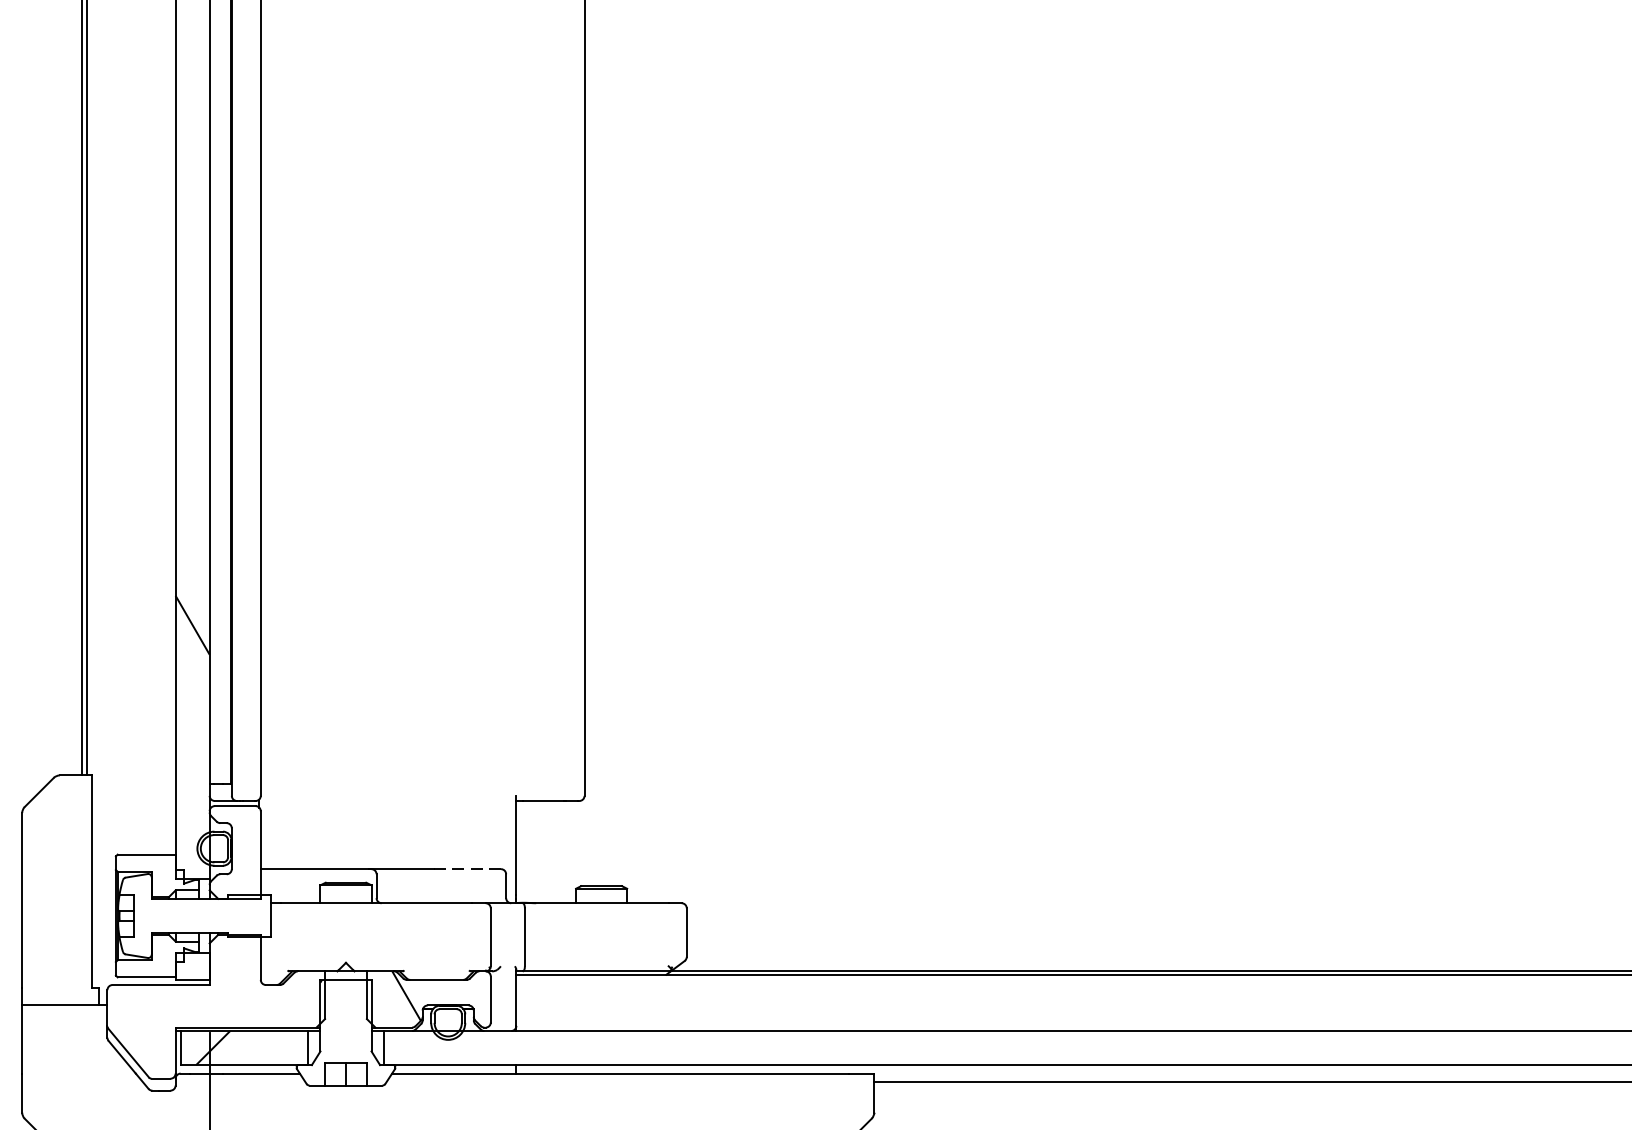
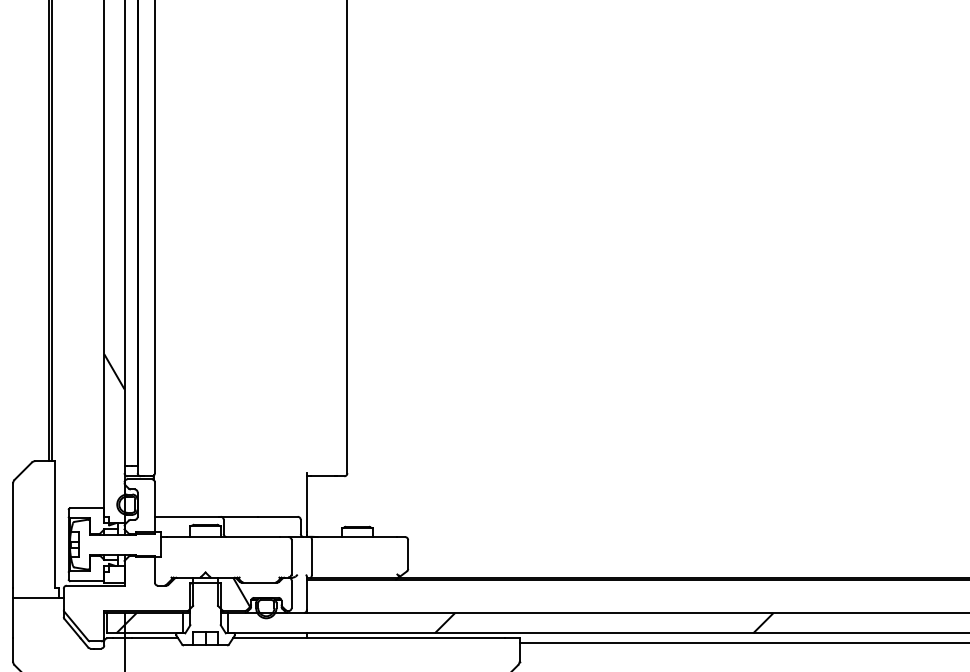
line: (466, 868) -> (277, 516), dashed -> solid
hatch: (1015, 1048) -> (603, 623), added

